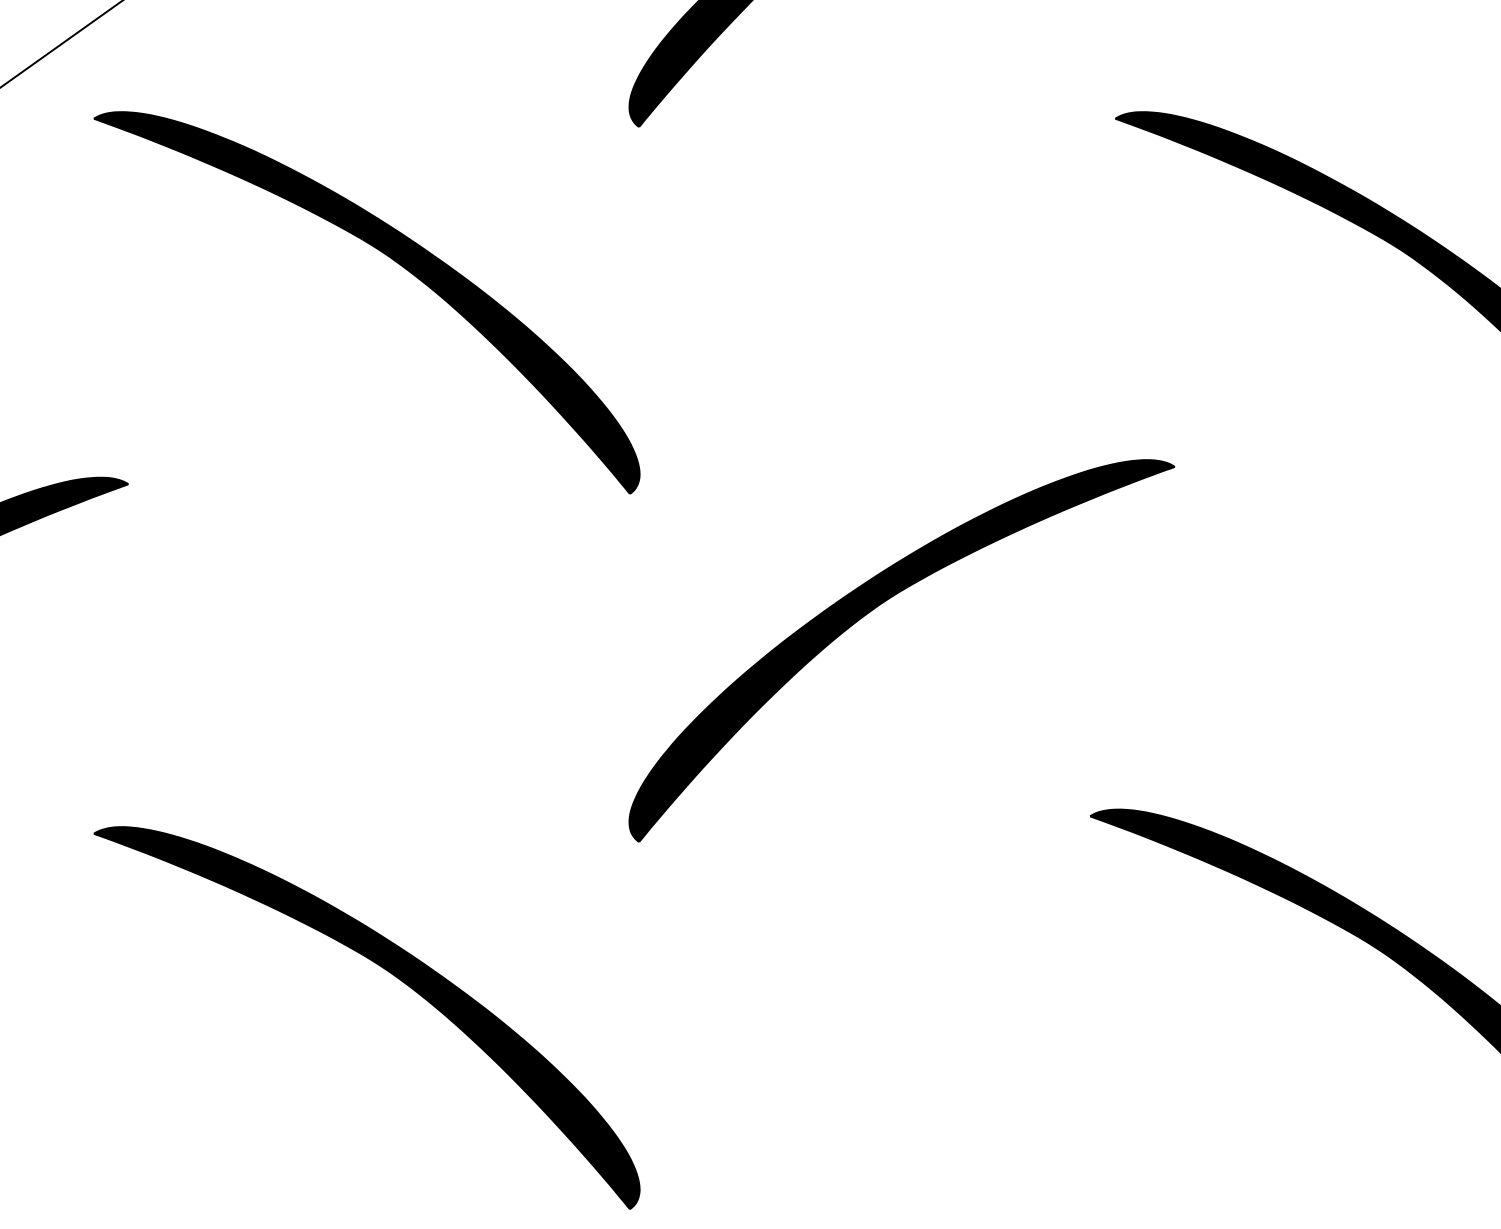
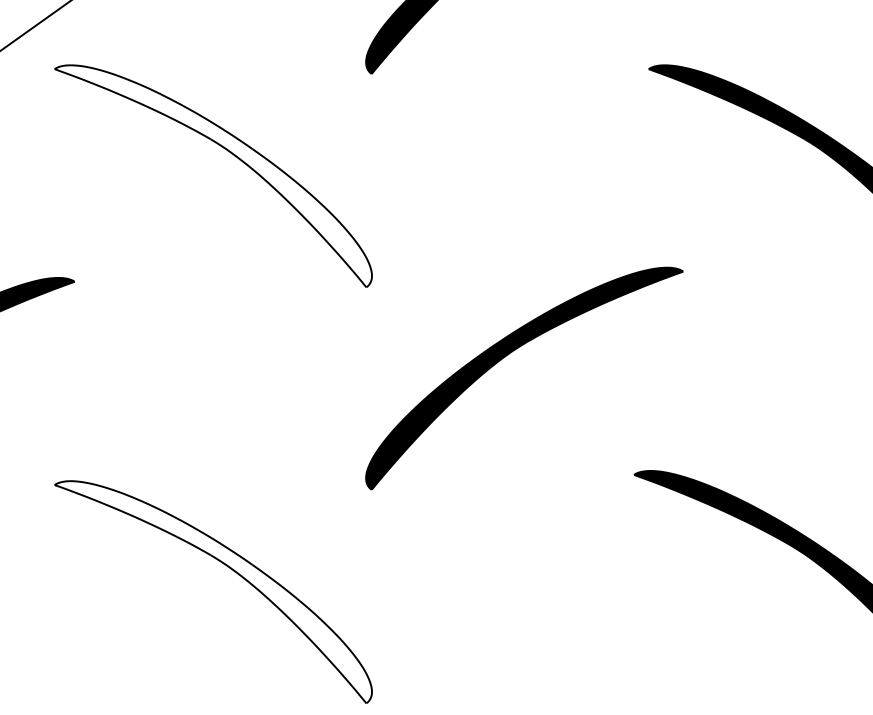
fill: (367, 303) -> (213, 176), removed
fill: (367, 1018) -> (213, 592), removed

